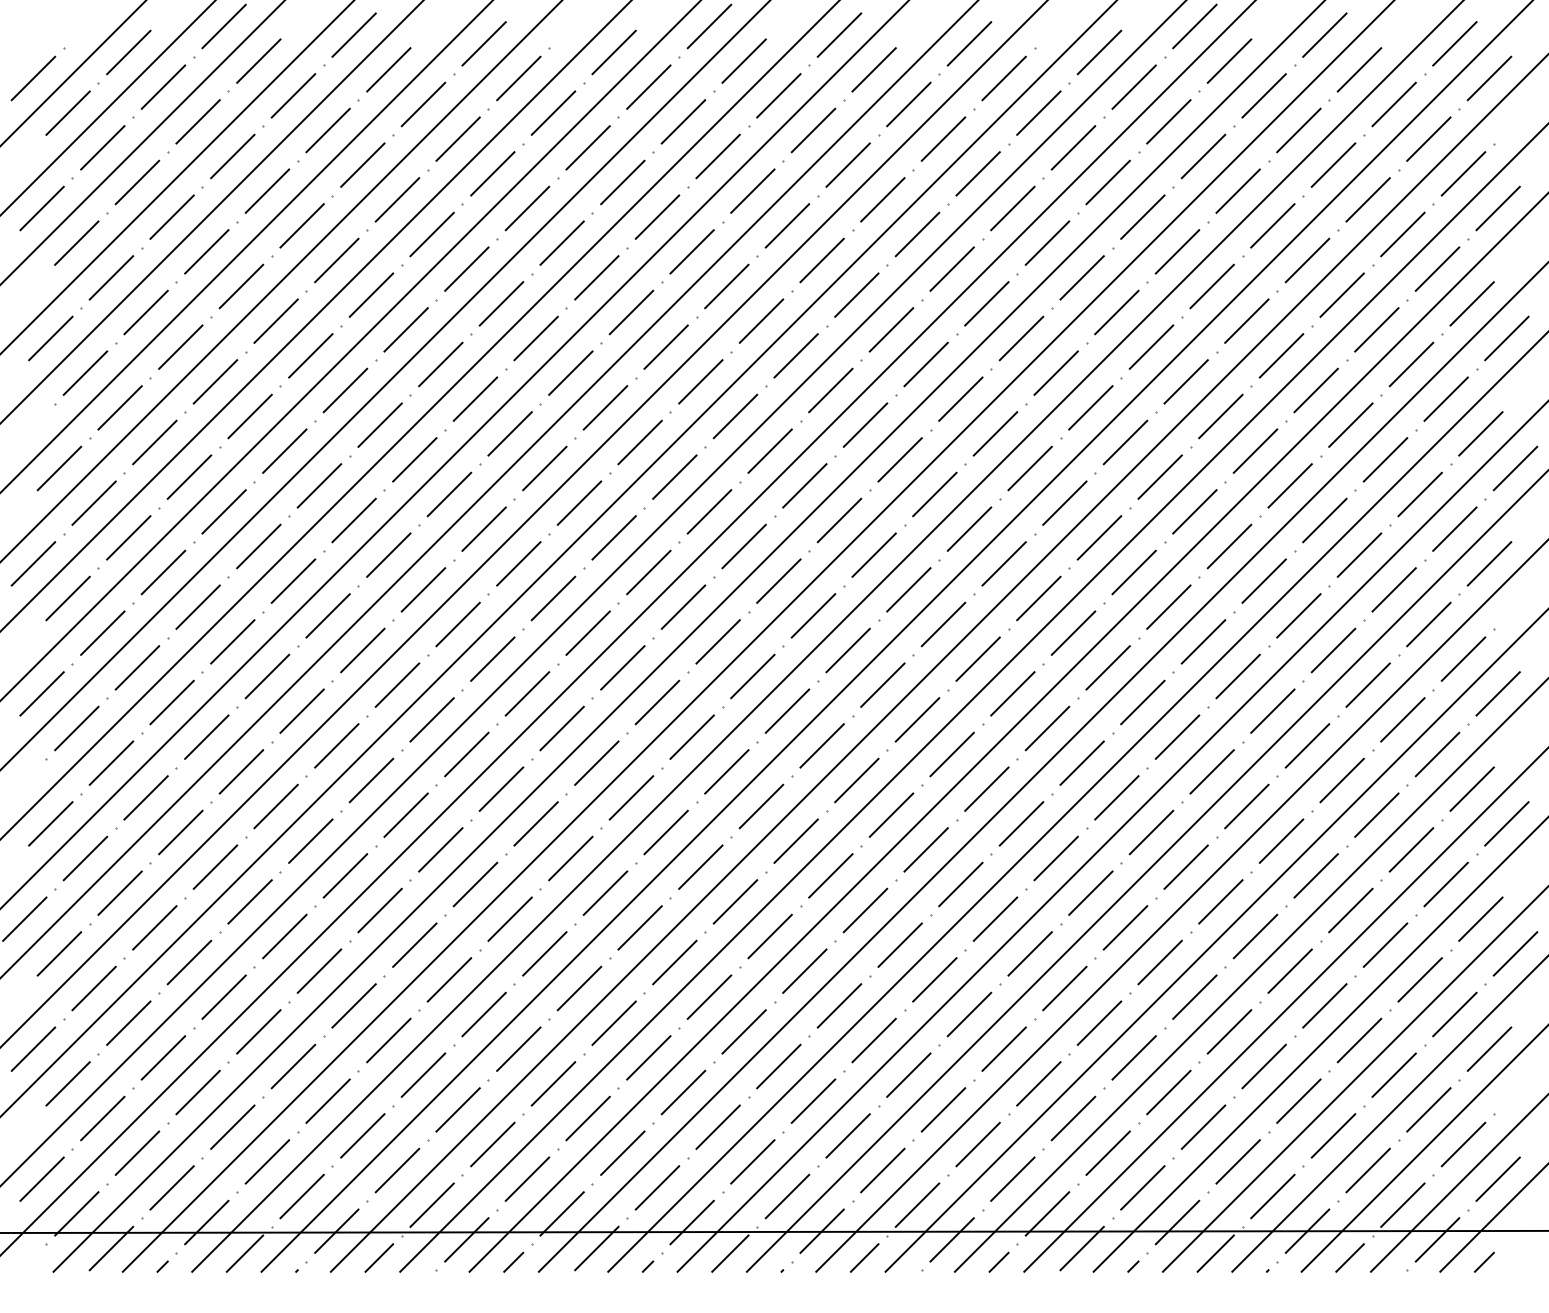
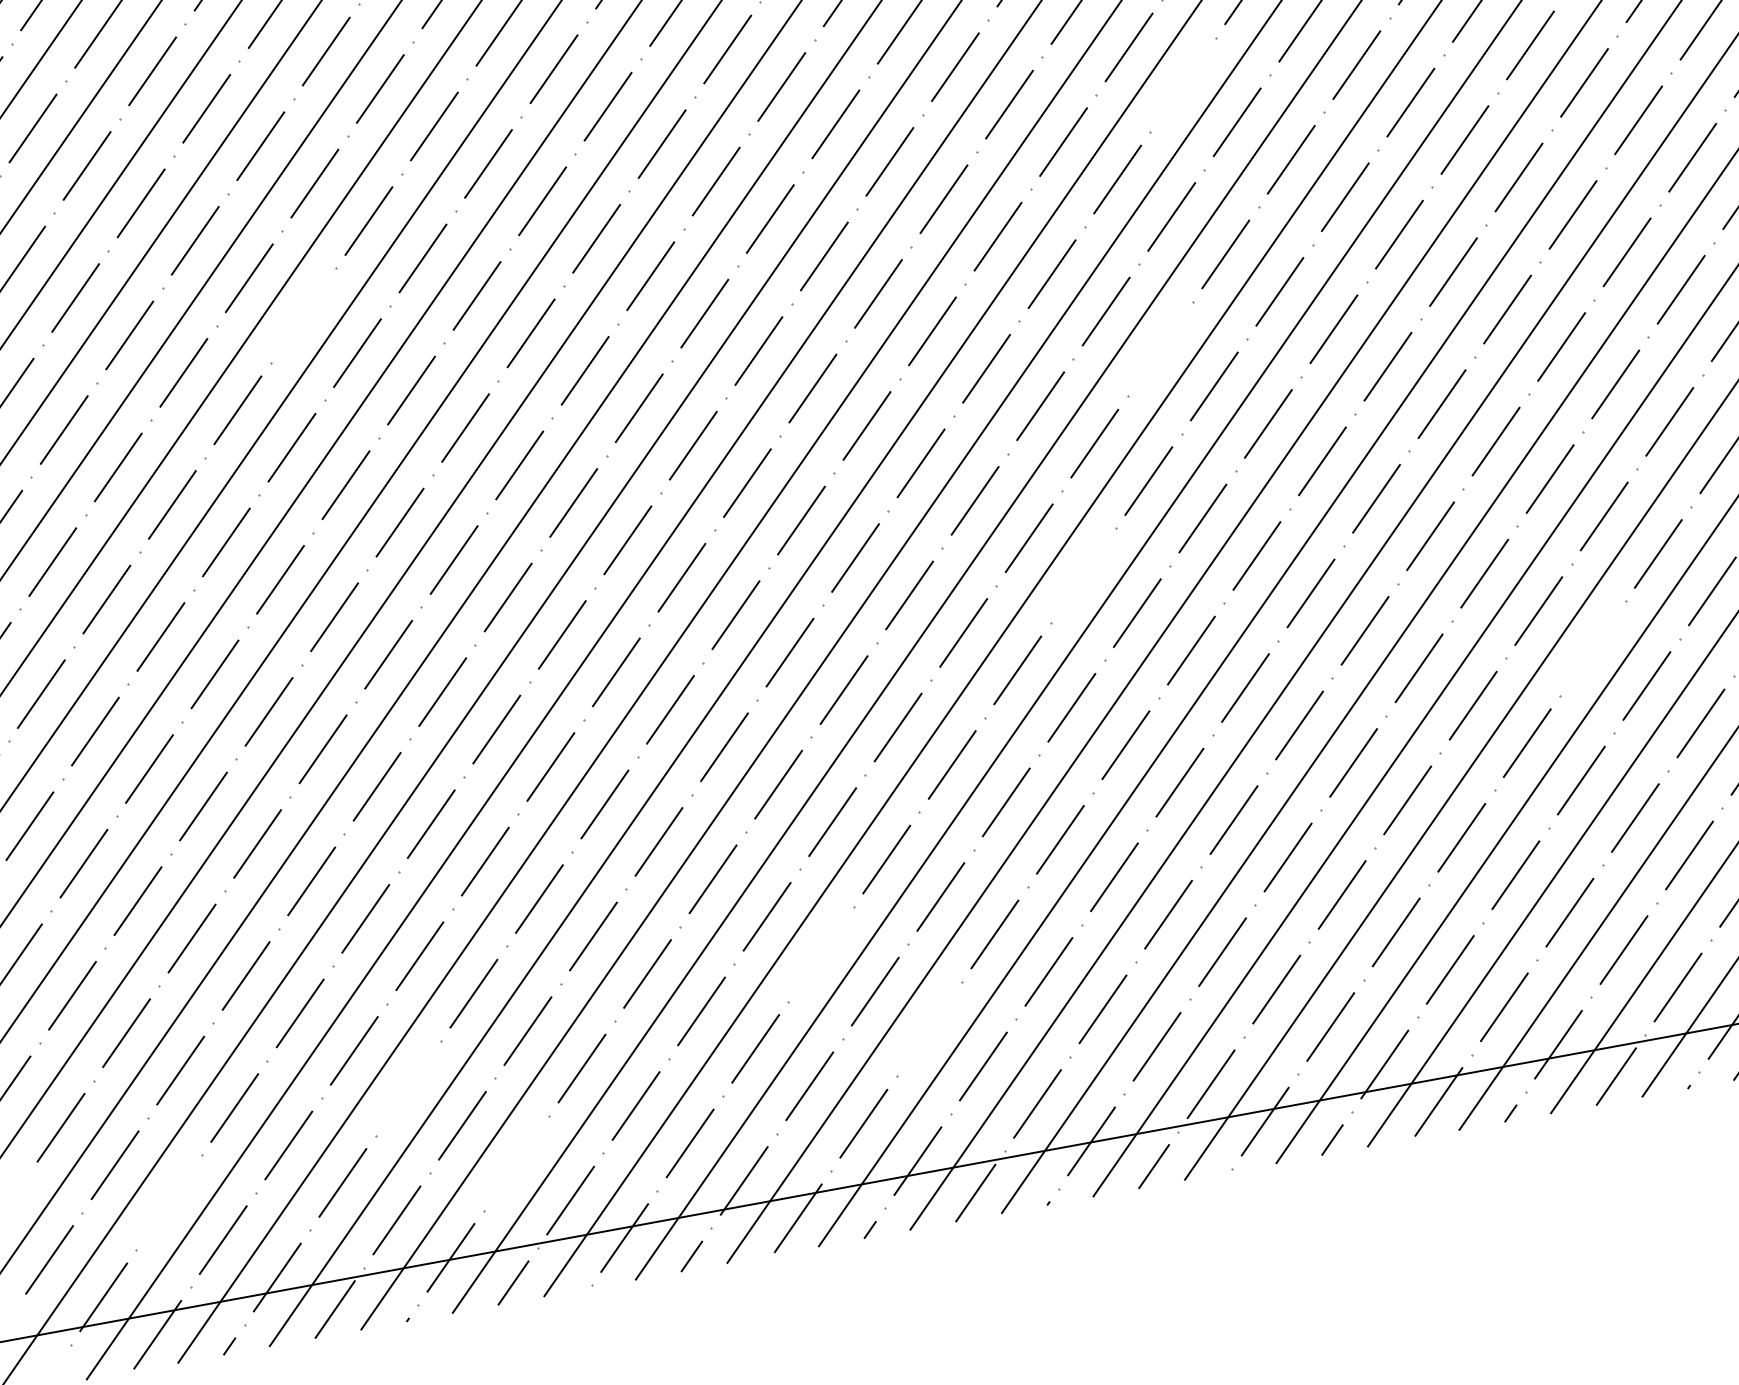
line: (1029, 468) -> (1182, 85), removed
line: (353, 520) -> (302, 315), removed
line: (977, 658) -> (1159, 348), removed
line: (891, 814) -> (1083, 574), removed
line: (1255, 936) -> (1592, 648), removed
line: (648, 1057) -> (820, 953), removed
line: (327, 1100) -> (407, 1087), removed
line: (717, 1126) -> (928, 1028), removed
line: (137, 1152) -> (169, 1201), removed
line: (397, 1170) -> (516, 1163), removed

